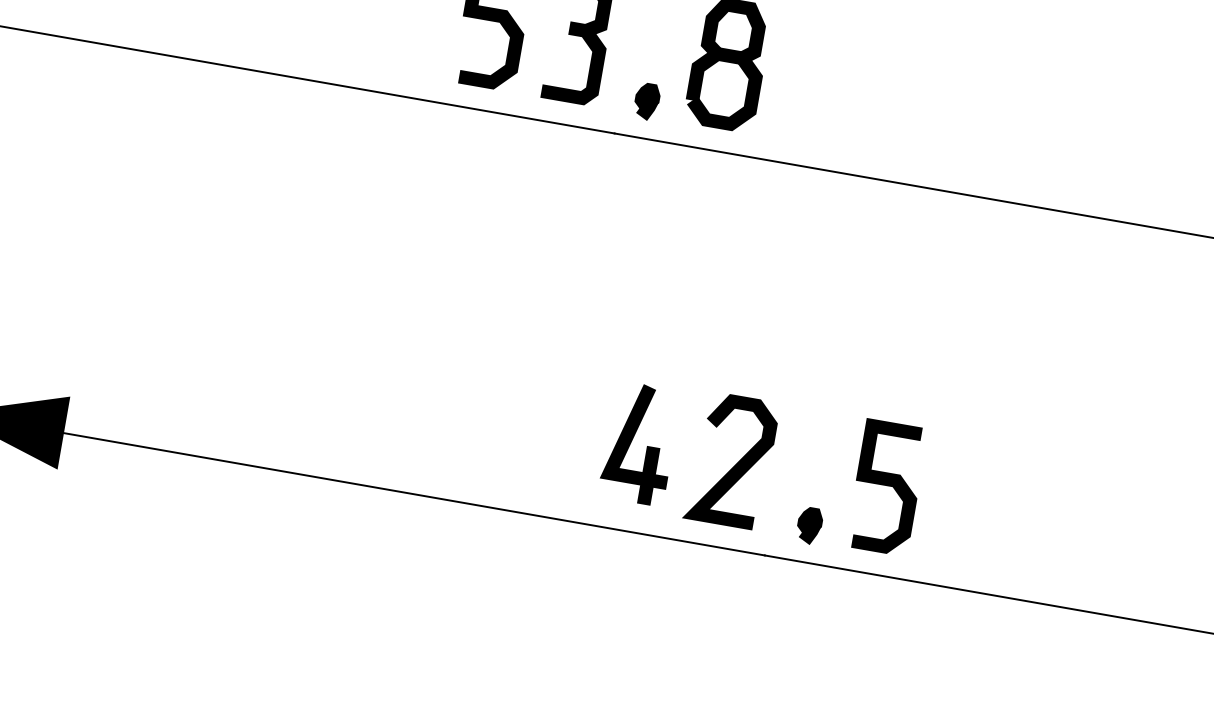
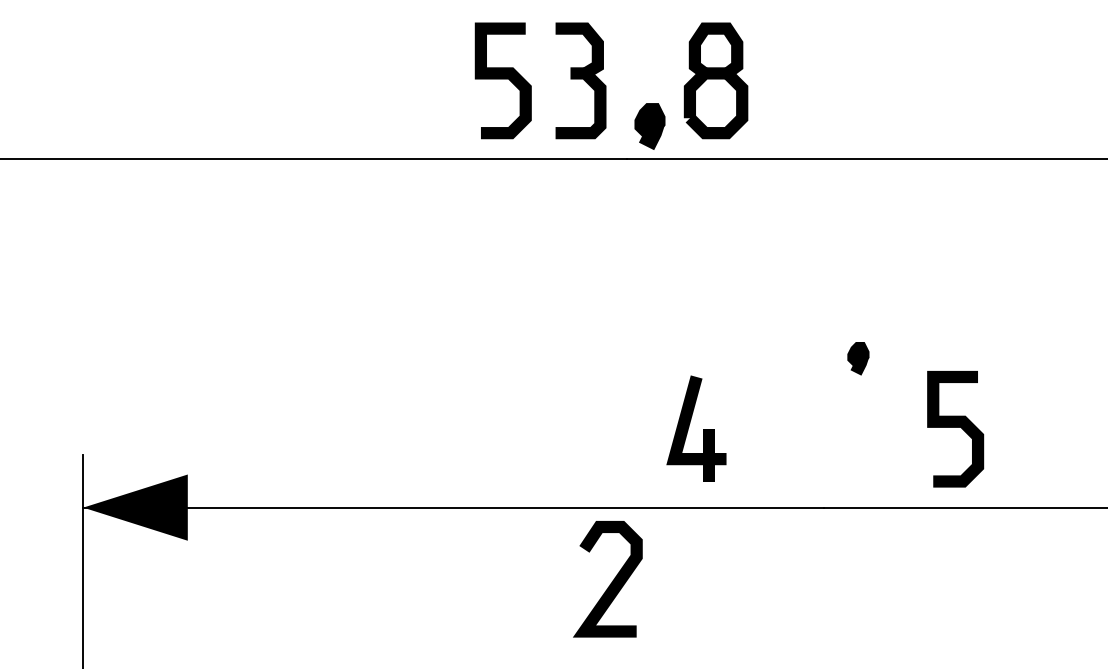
part: (647, 100) -> (650, 125), size x1.4
curve: (735, 464) -> (611, 582), moved
curve: (887, 485) -> (955, 427), moved
part: (809, 525) -> (858, 358), moved

